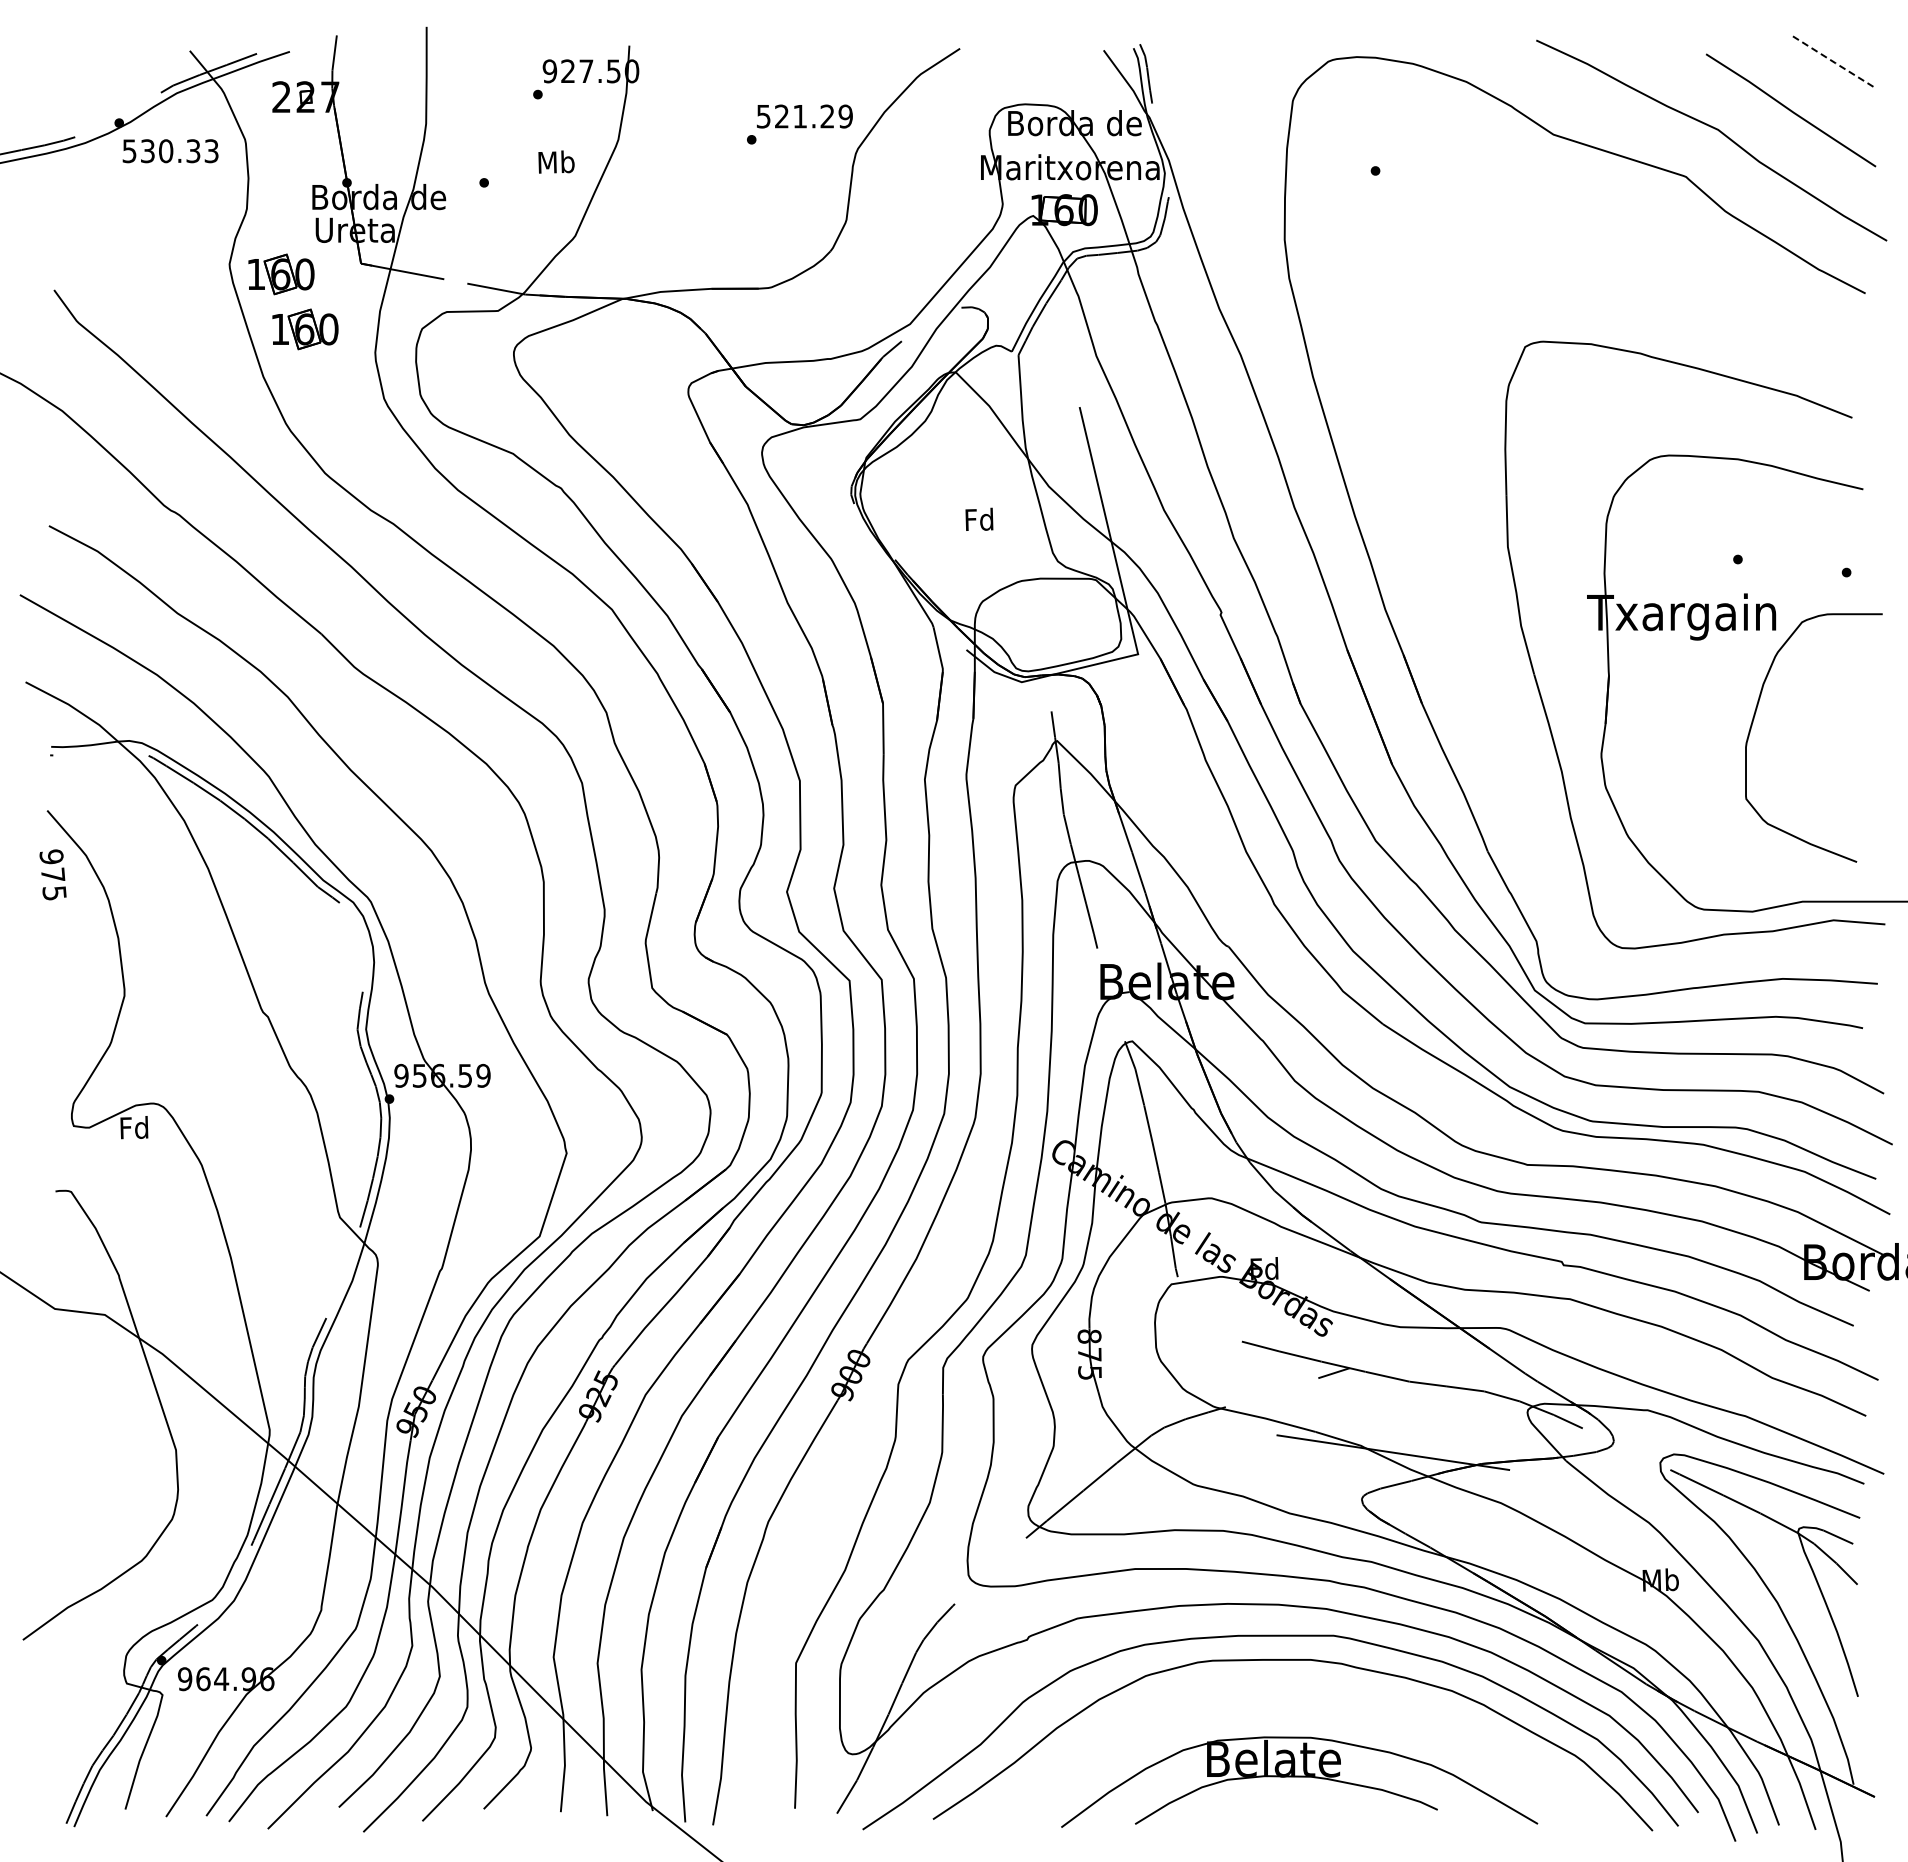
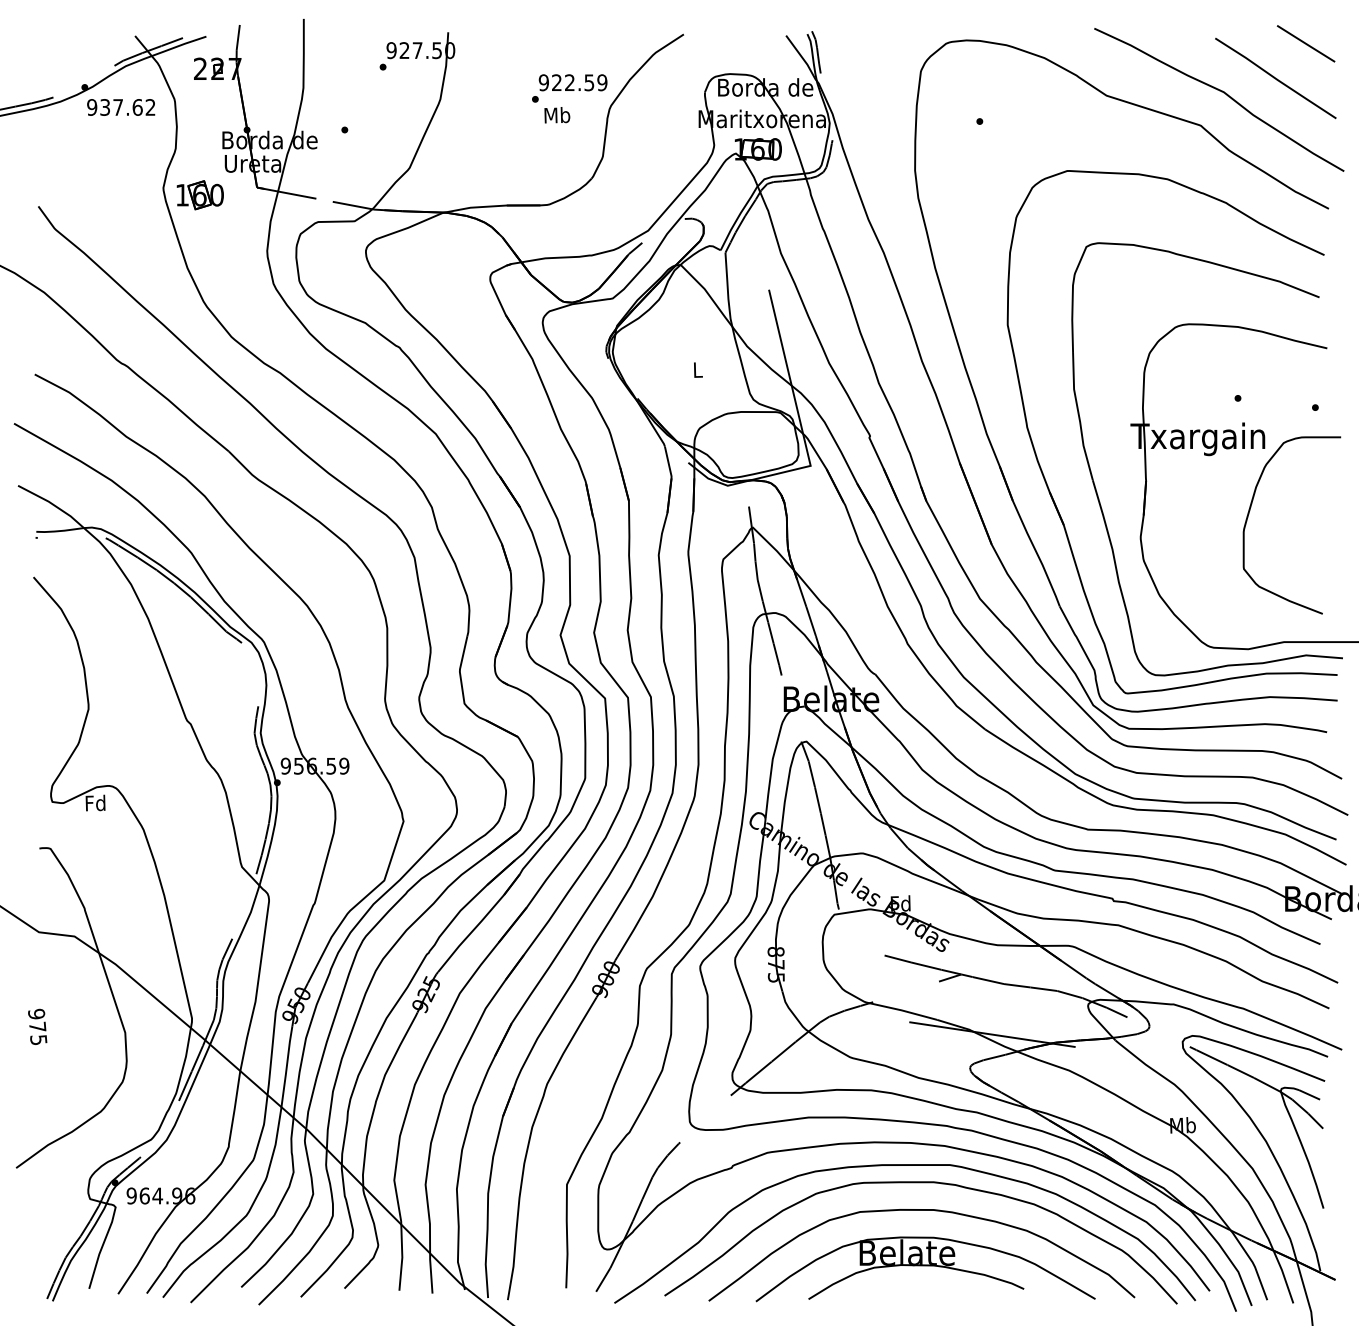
line: (1834, 62) -> (1306, 44), dashed -> solid
text: (795, 116) -> (566, 82), 521.29 -> 922.59
text: (170, 151) -> (121, 107), 530.33 -> 937.62
text: (556, 161) -> (557, 114), moved
part: (305, 329) -> (217, 234), removed
text: (979, 518) -> (697, 369), Fd -> L
part: (1468, 674) -> (1046, 480), added
text: (52, 874) -> (37, 1026), moved
curve: (1294, 1699) -> (922, 1210), added

